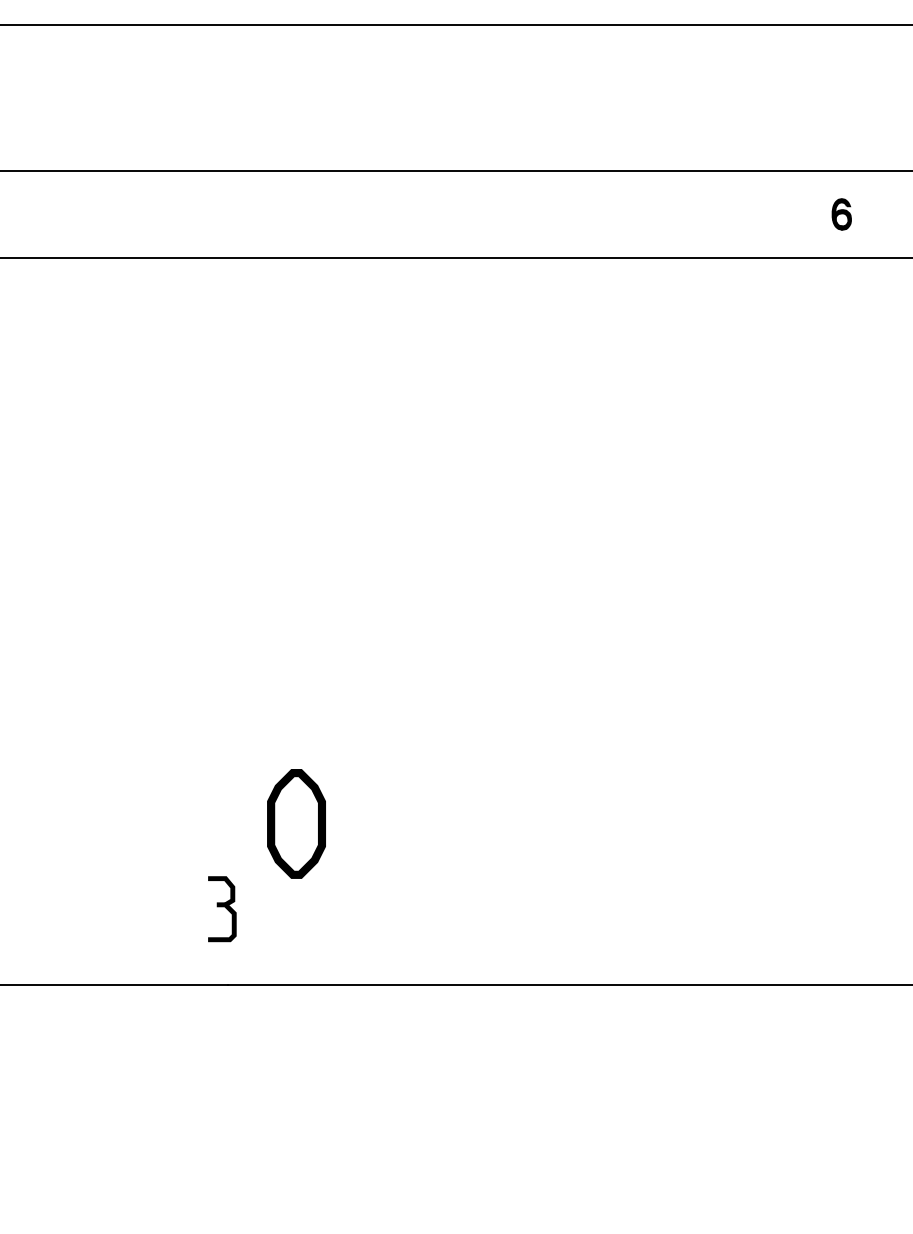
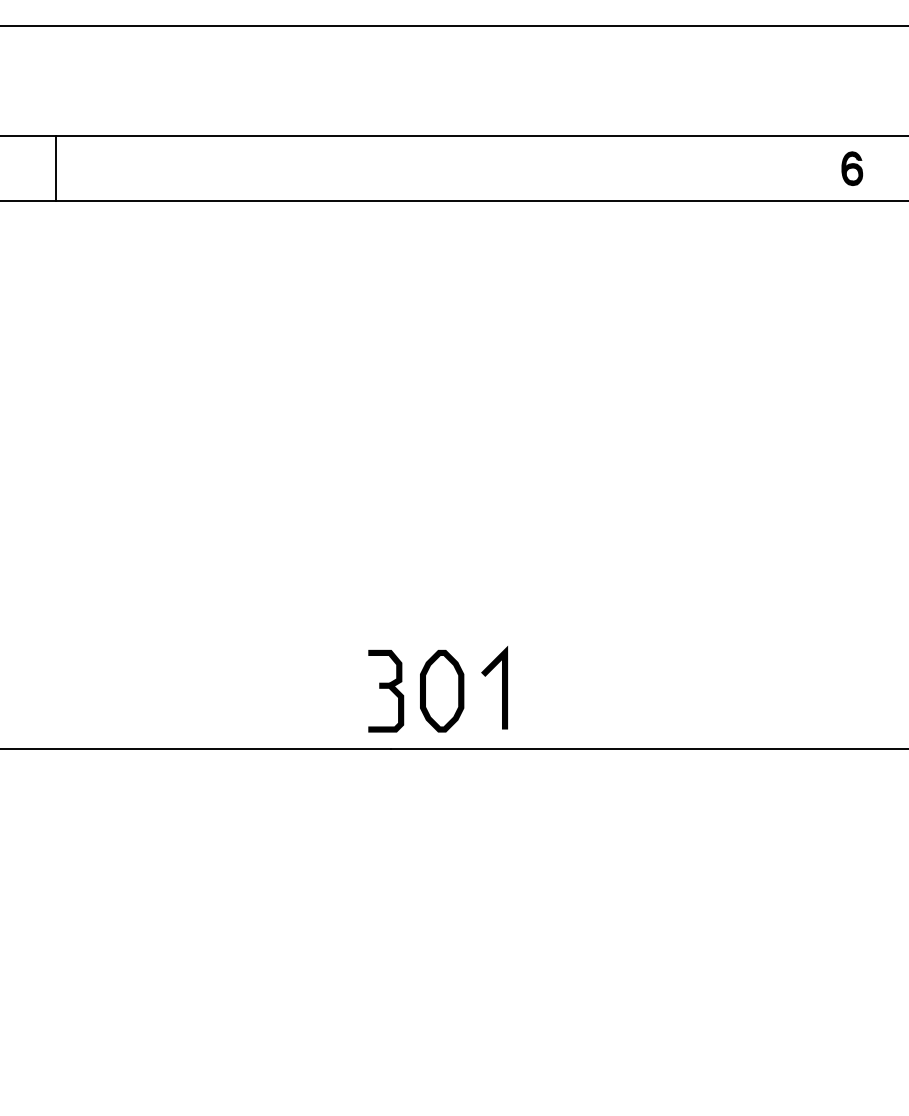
part: (842, 214) -> (852, 168), size x1.43
part: (297, 824) -> (442, 691), moved
line: (376, 904) -> (502, 687), added
part: (222, 909) -> (386, 691), size x1.67

